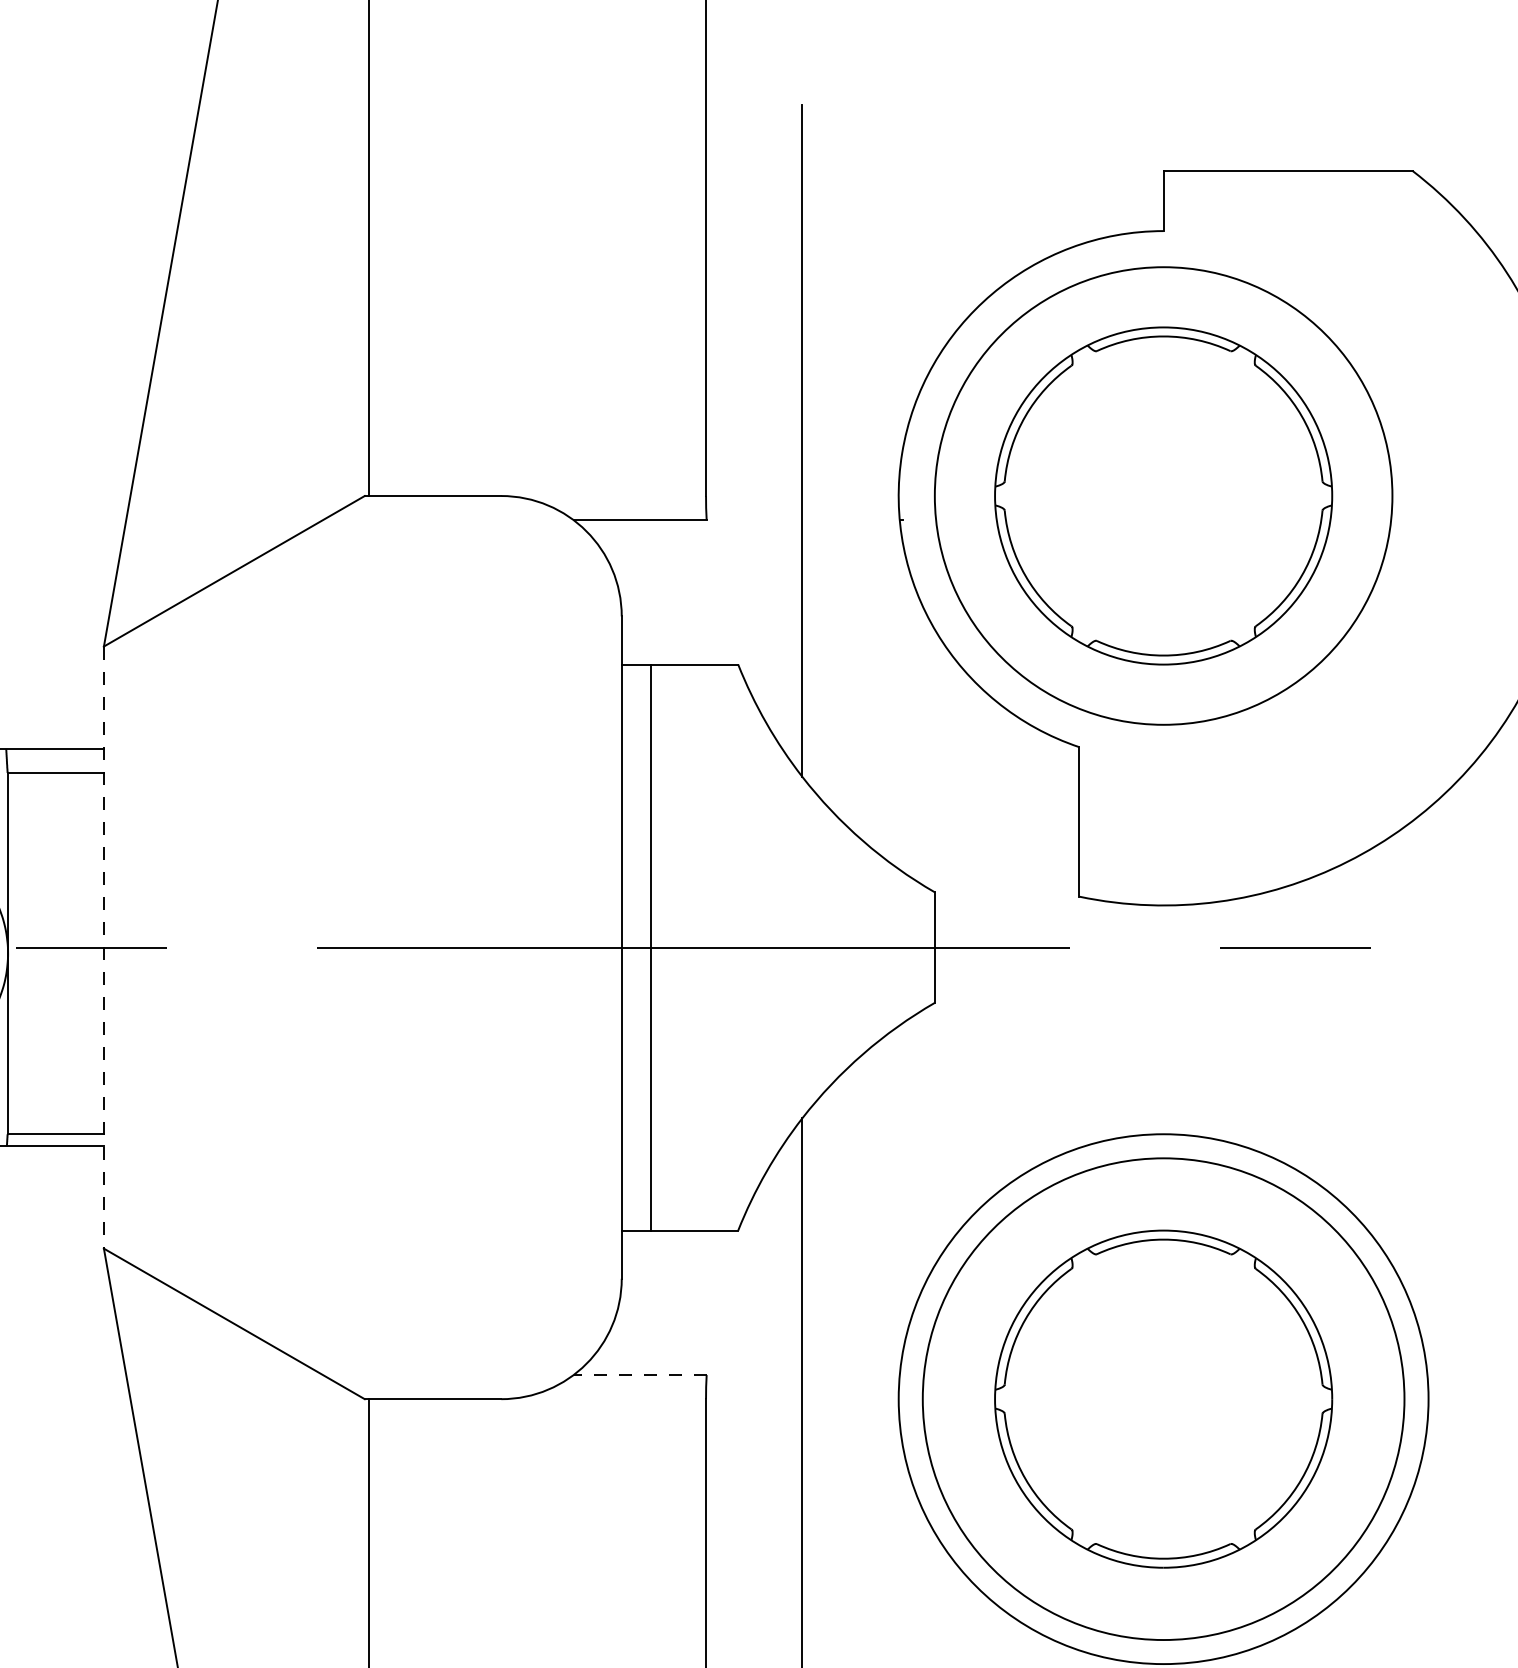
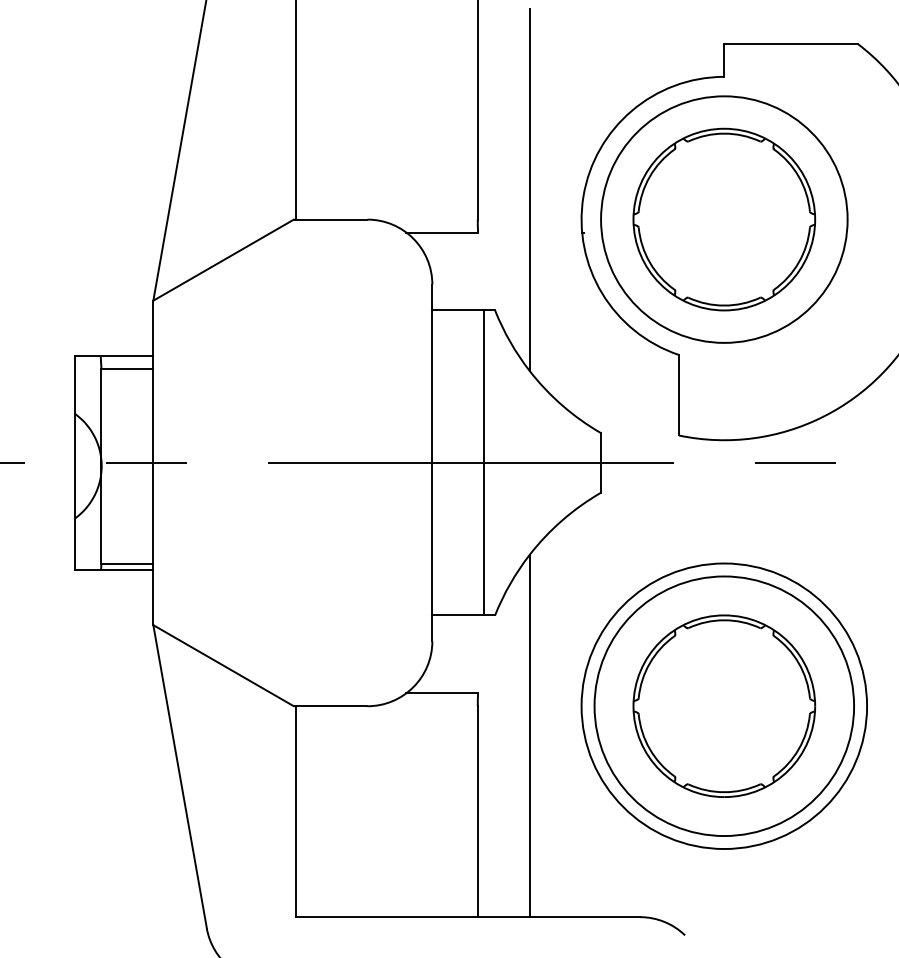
line: (651, 946) -> (484, 462), moved
line: (104, 948) -> (153, 463), dashed -> solid
line: (640, 1375) -> (442, 693), dashed -> solid

